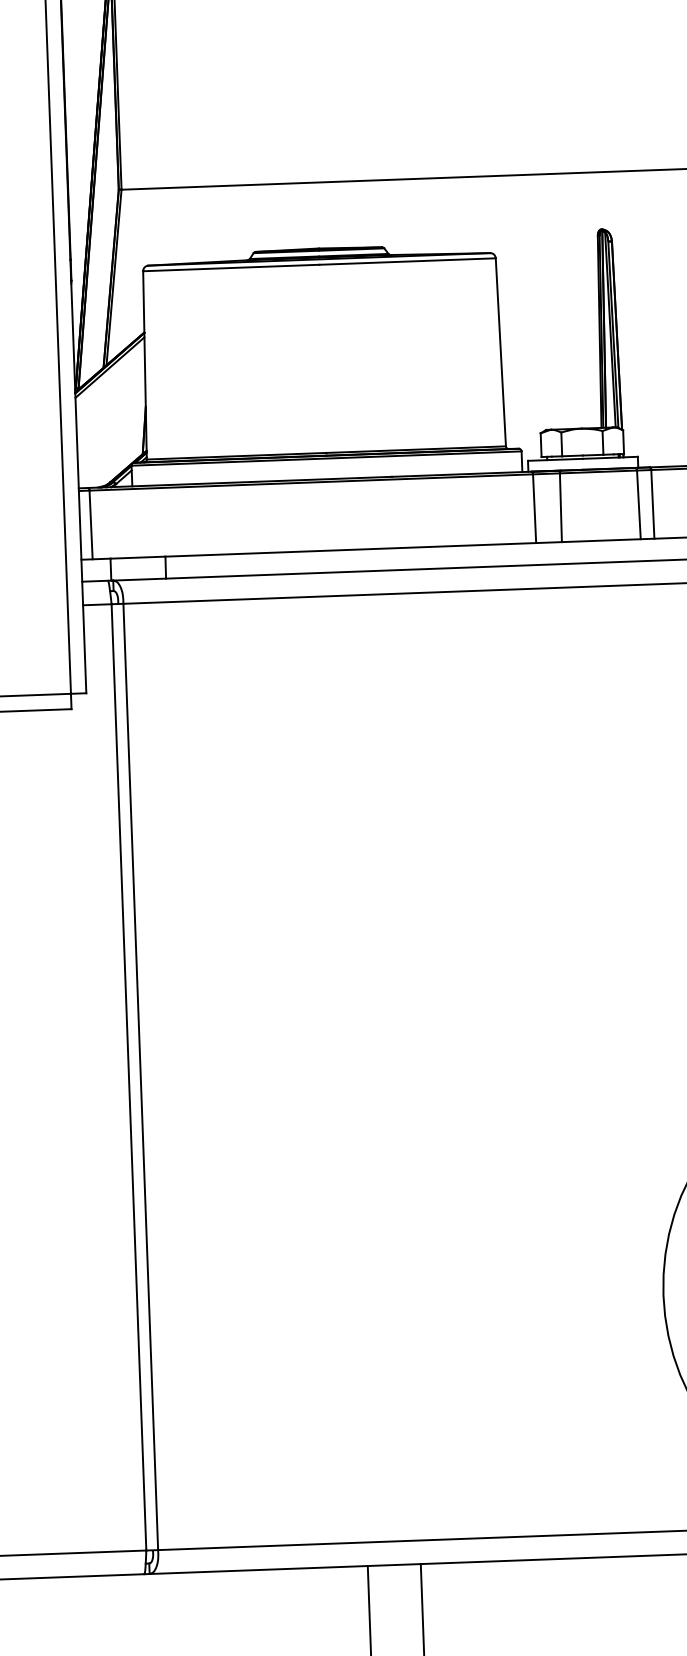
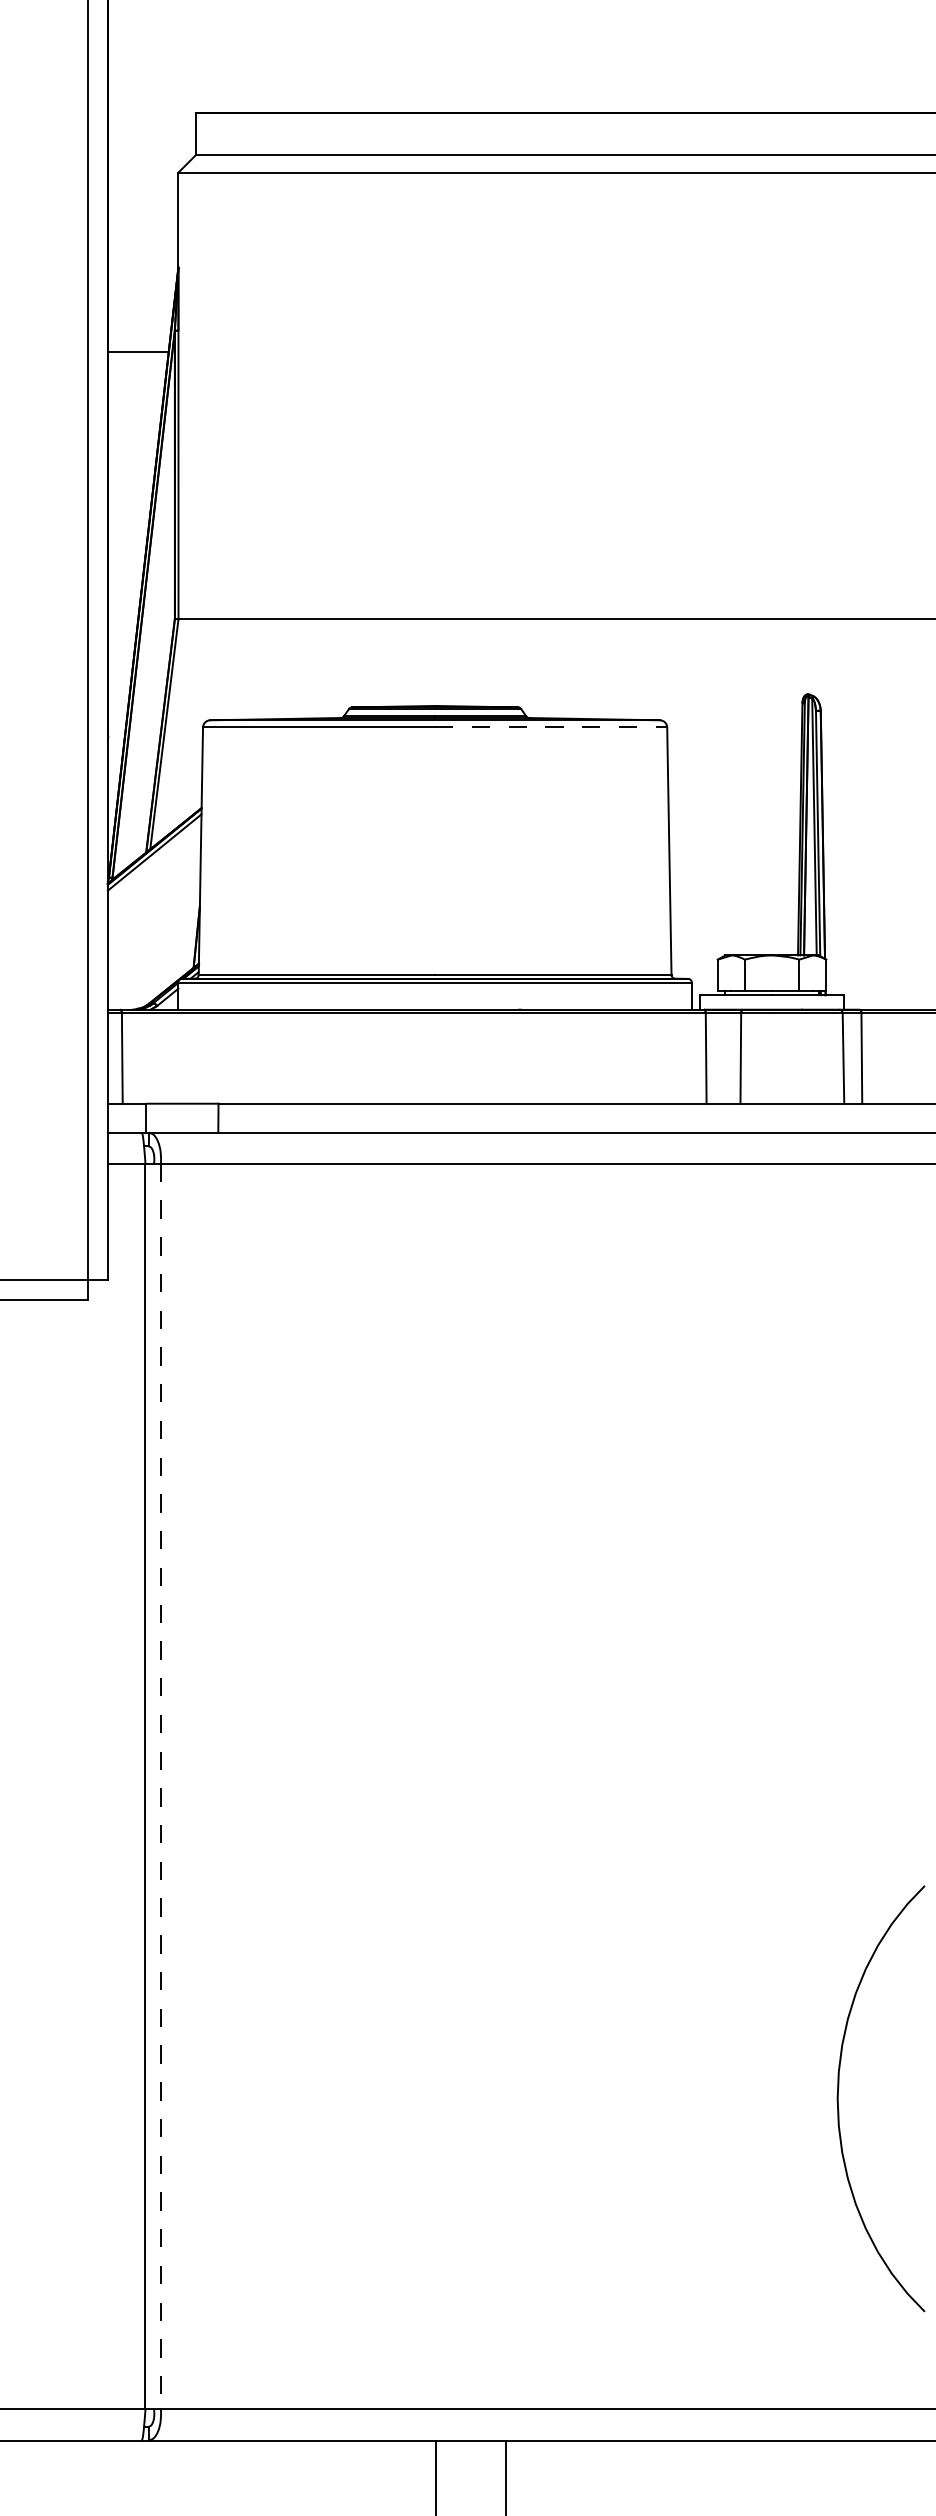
line: (407, 261) -> (551, 727), solid -> dashed
line: (141, 1076) -> (161, 1786), solid -> dashed

